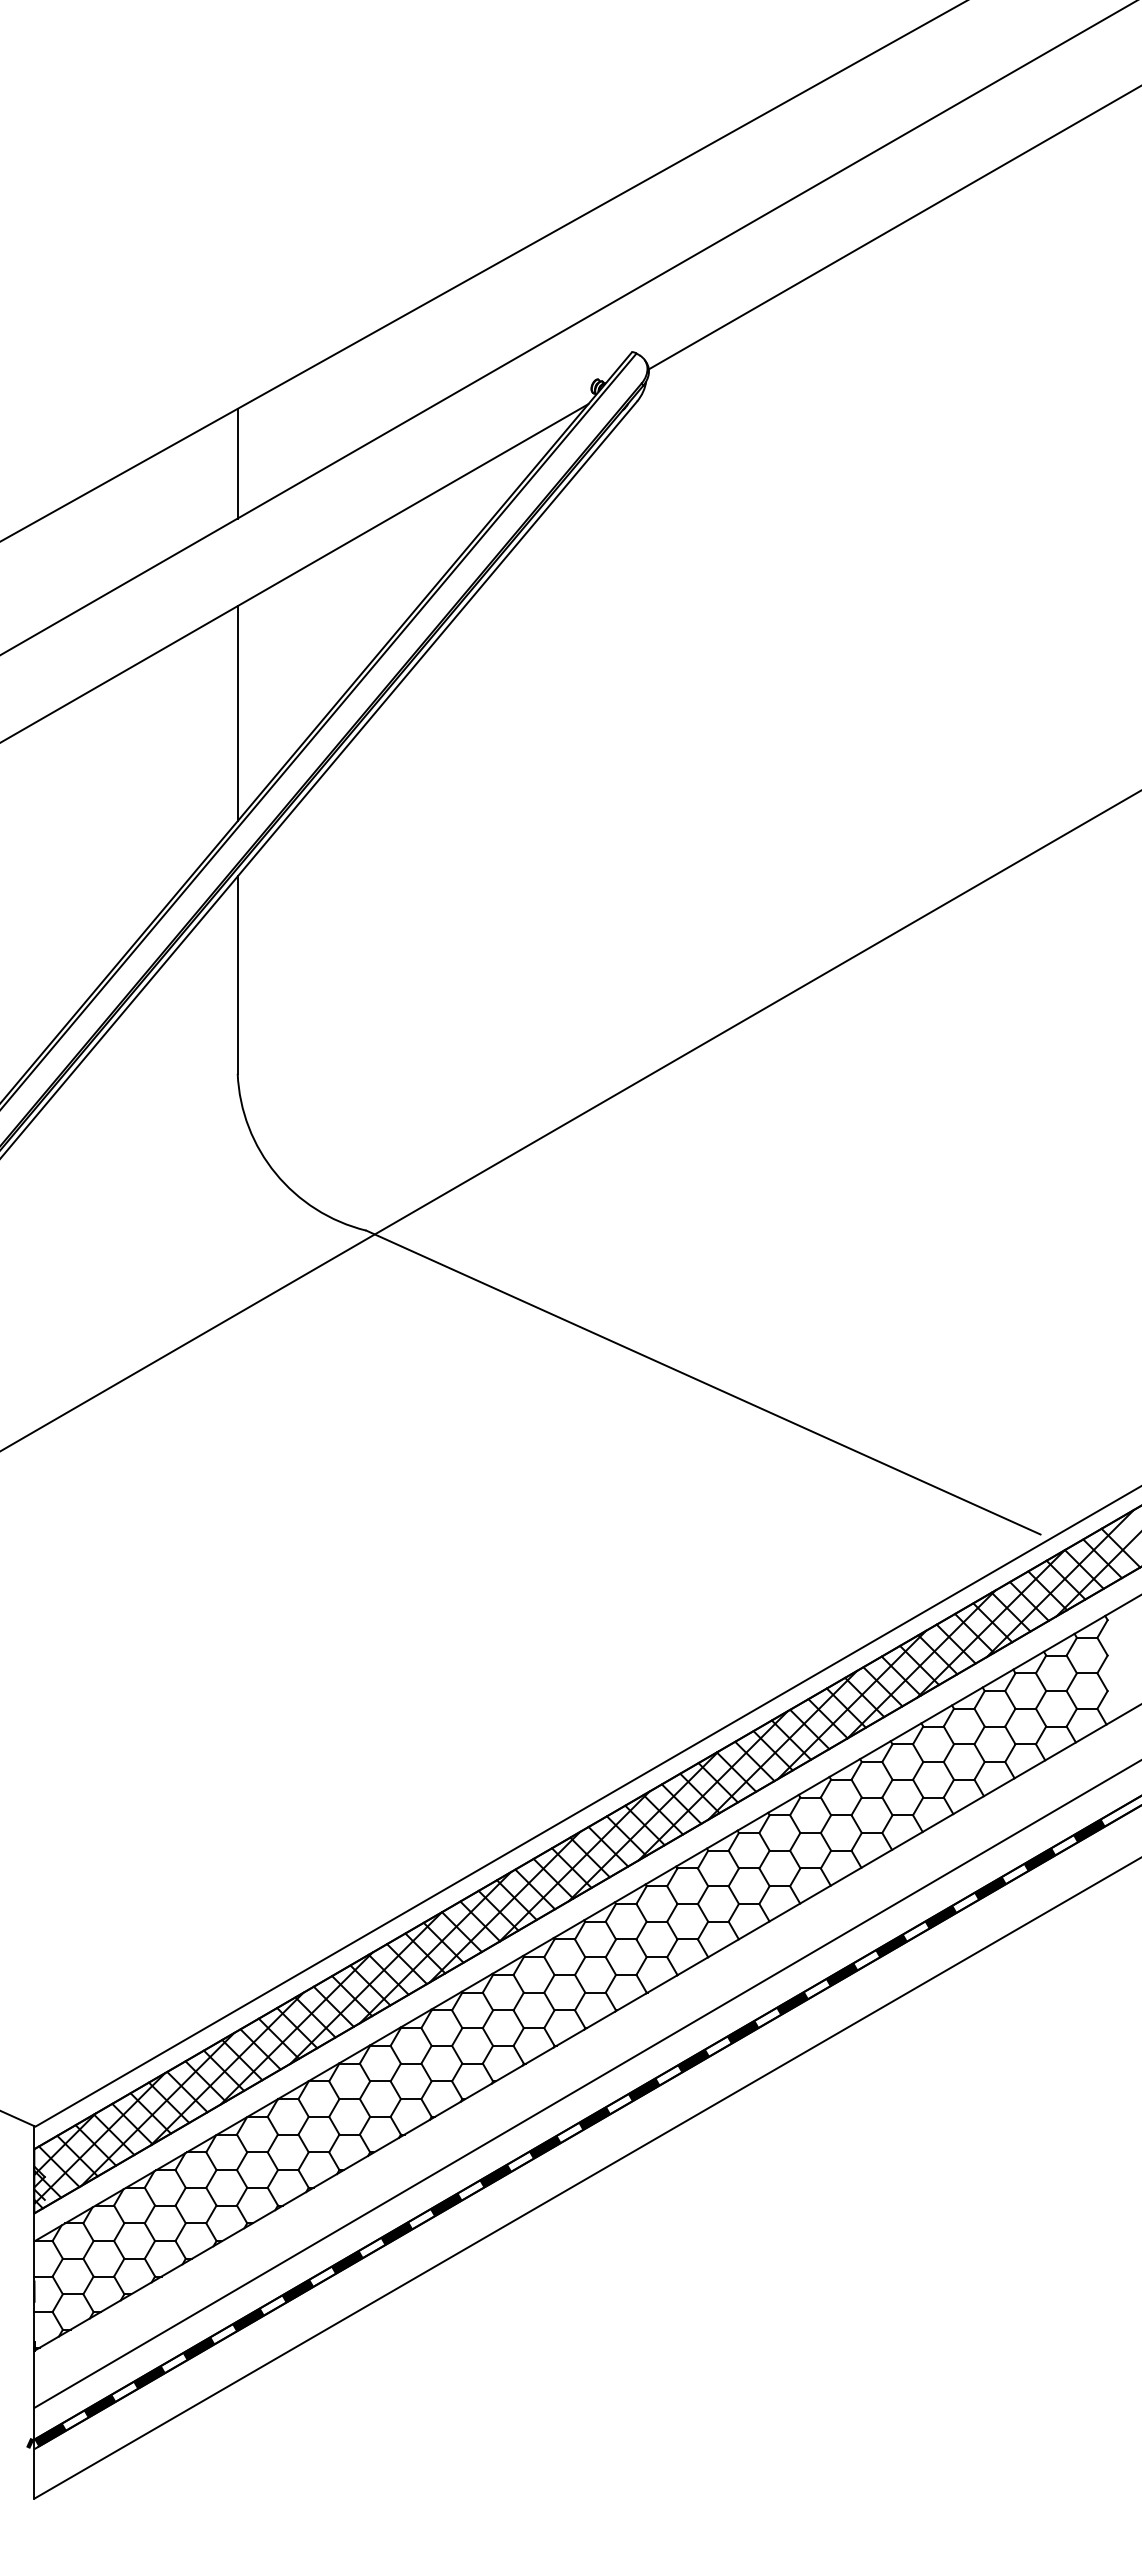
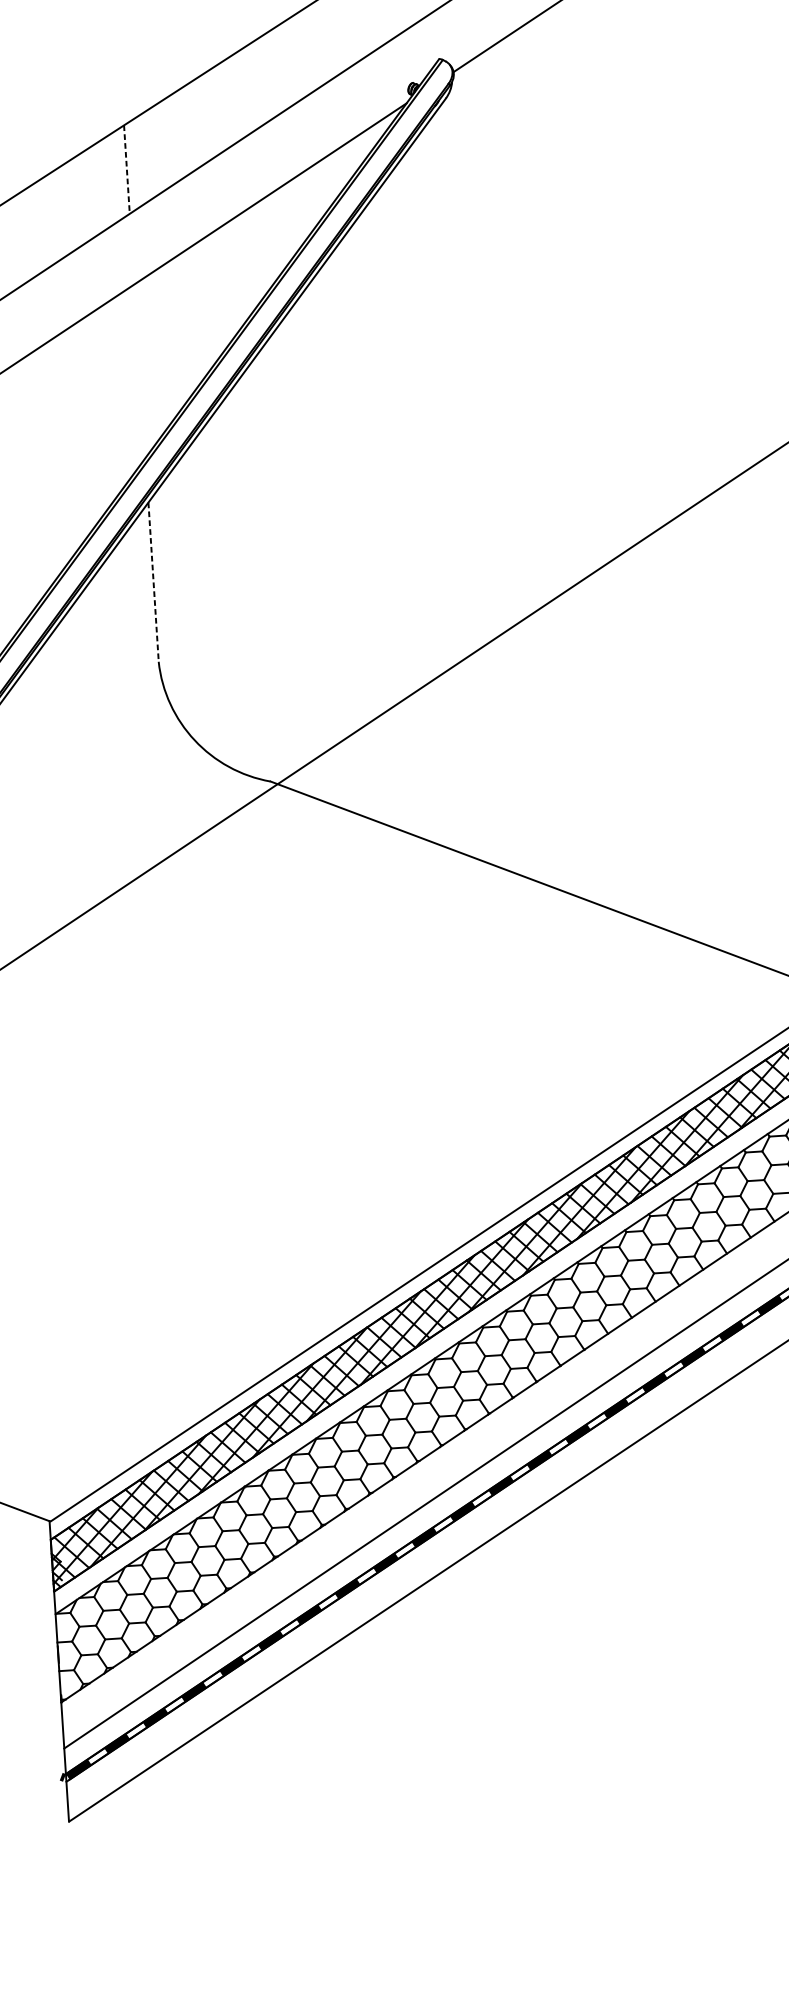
line: (237, 463) -> (126, 169), solid -> dashed
line: (237, 713) -> (139, 371), removed
line: (237, 975) -> (153, 582), solid -> dashed

